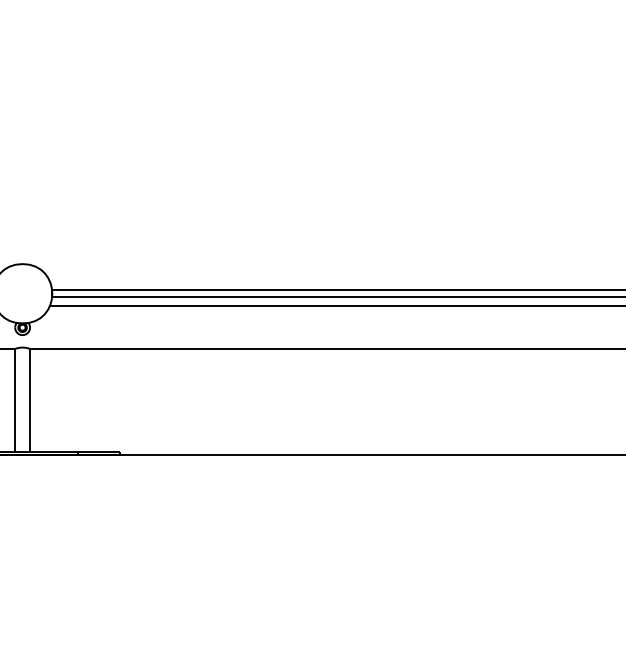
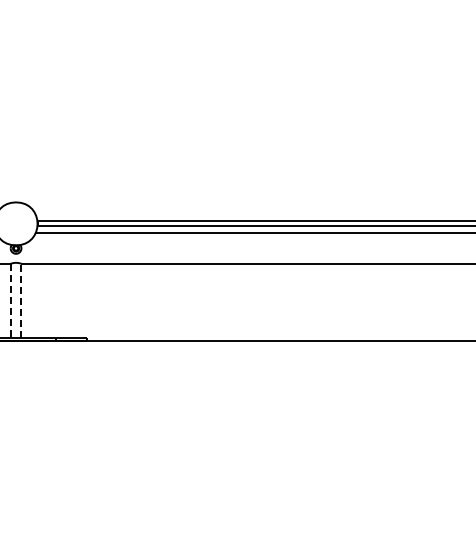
line: (30, 399) -> (21, 300), solid -> dashed
line: (14, 401) -> (10, 301), solid -> dashed

